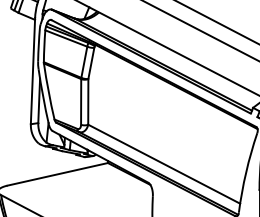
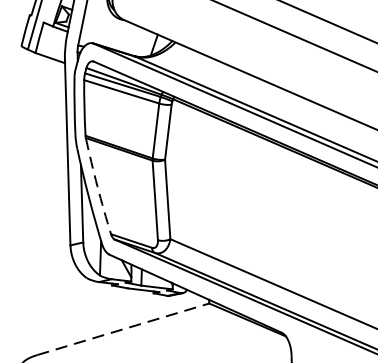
arc: (48, 91) -> (97, 186), solid -> dashed
line: (58, 174) -> (124, 329), solid -> dashed

